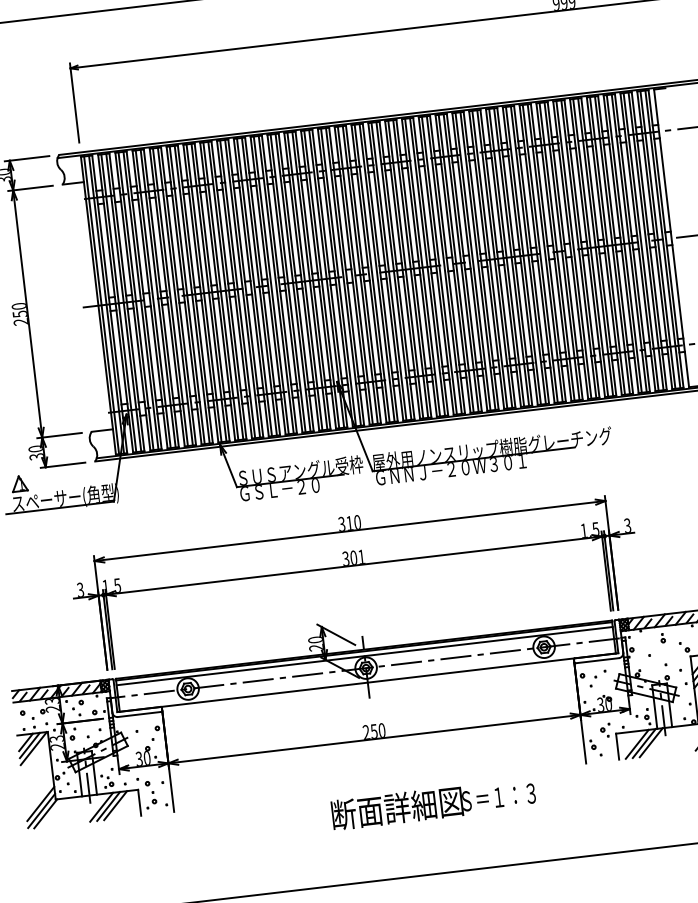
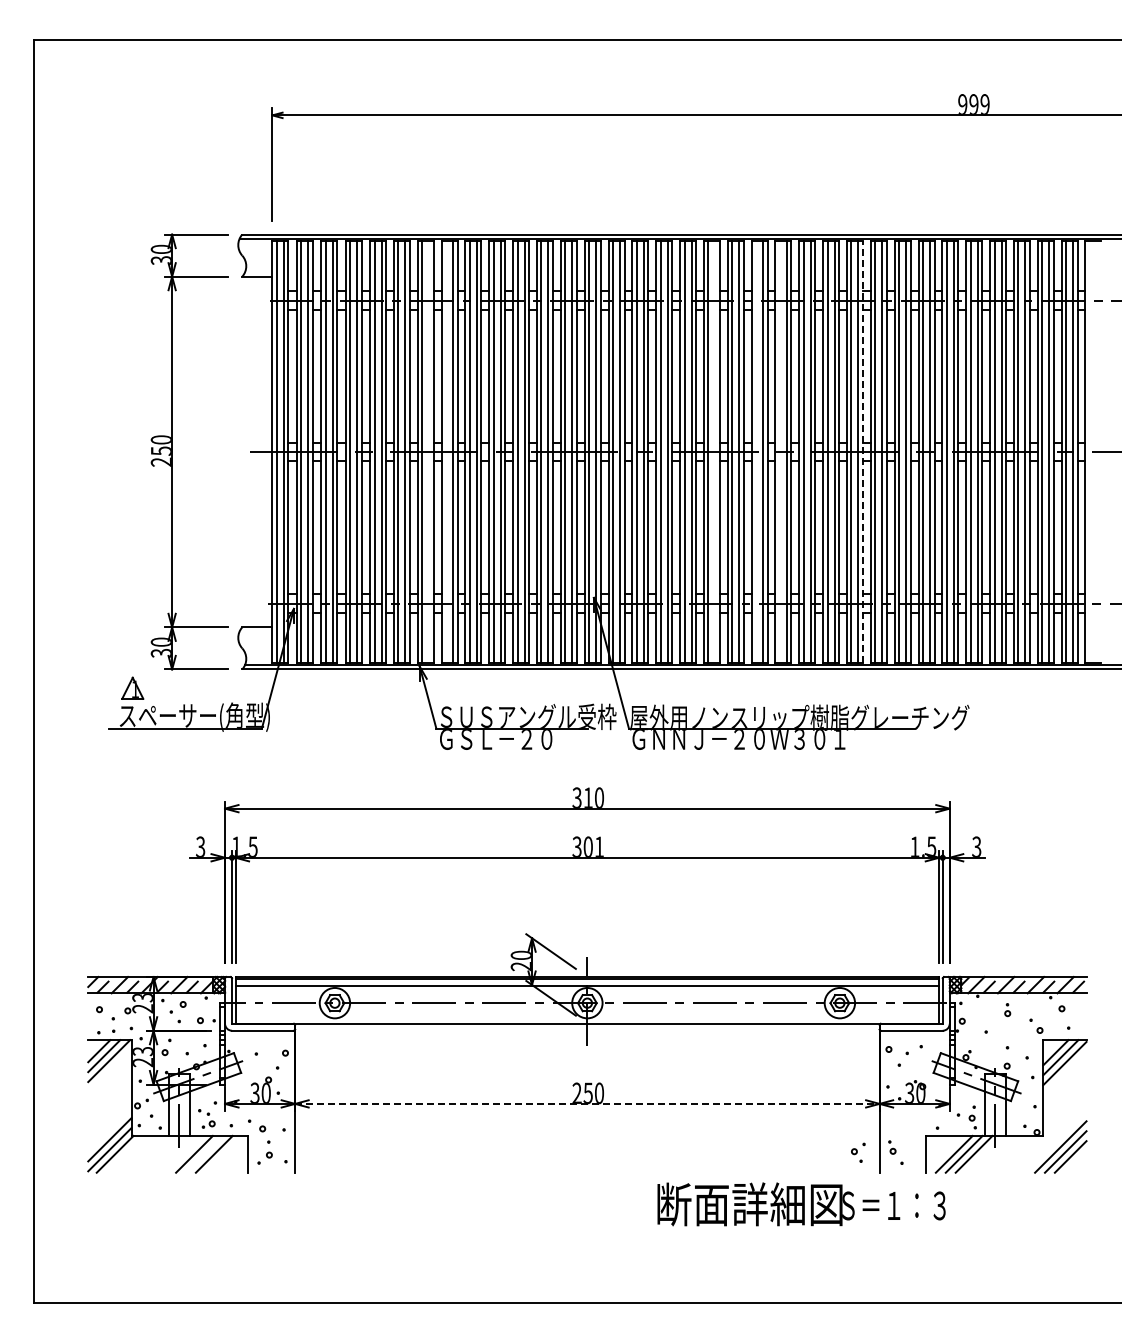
line: (514, 256) -> (862, 451), solid -> dashed
line: (455, 263) -> (779, 451), removed
line: (439, 265) -> (756, 451), removed
line: (410, 268) -> (715, 451), removed
line: (221, 290) -> (446, 451), removed
line: (209, 292) -> (429, 451), removed
part: (605, 730) -> (858, 1152), moved
line: (374, 738) -> (587, 1103), solid -> dashed
text: (433, 804) -> (801, 1204), moved
line: (108, 805) -> (204, 1153), removed

